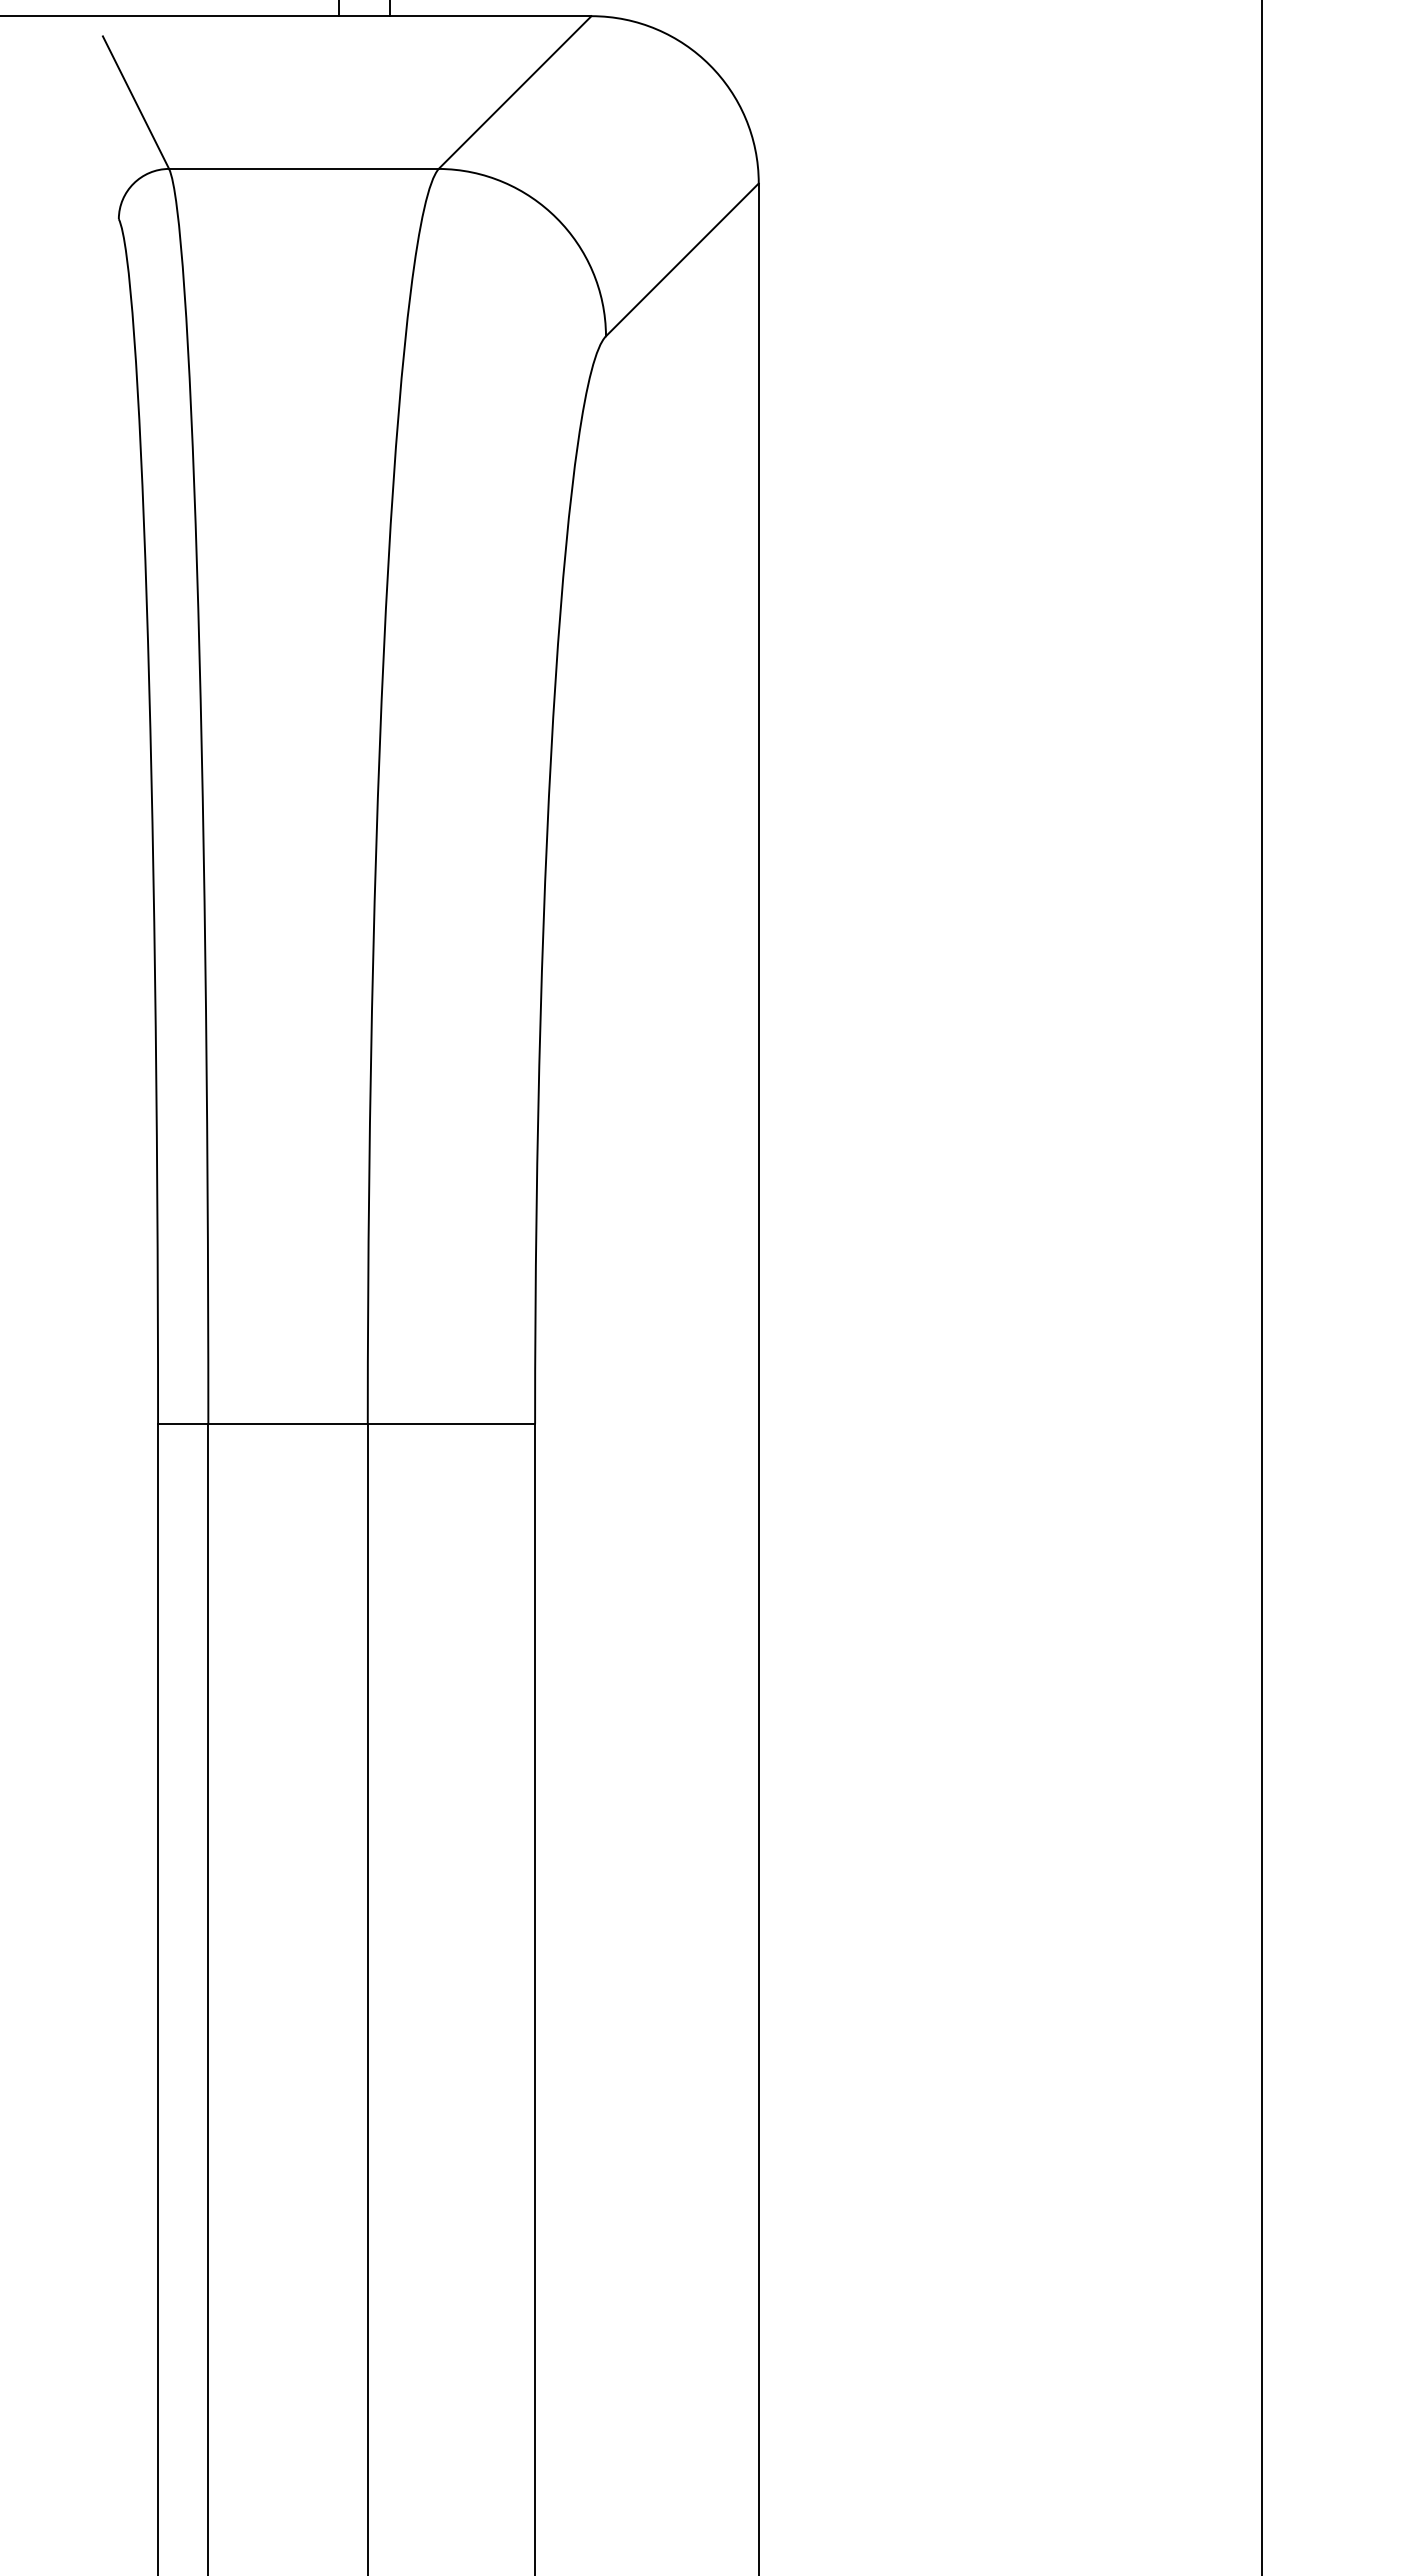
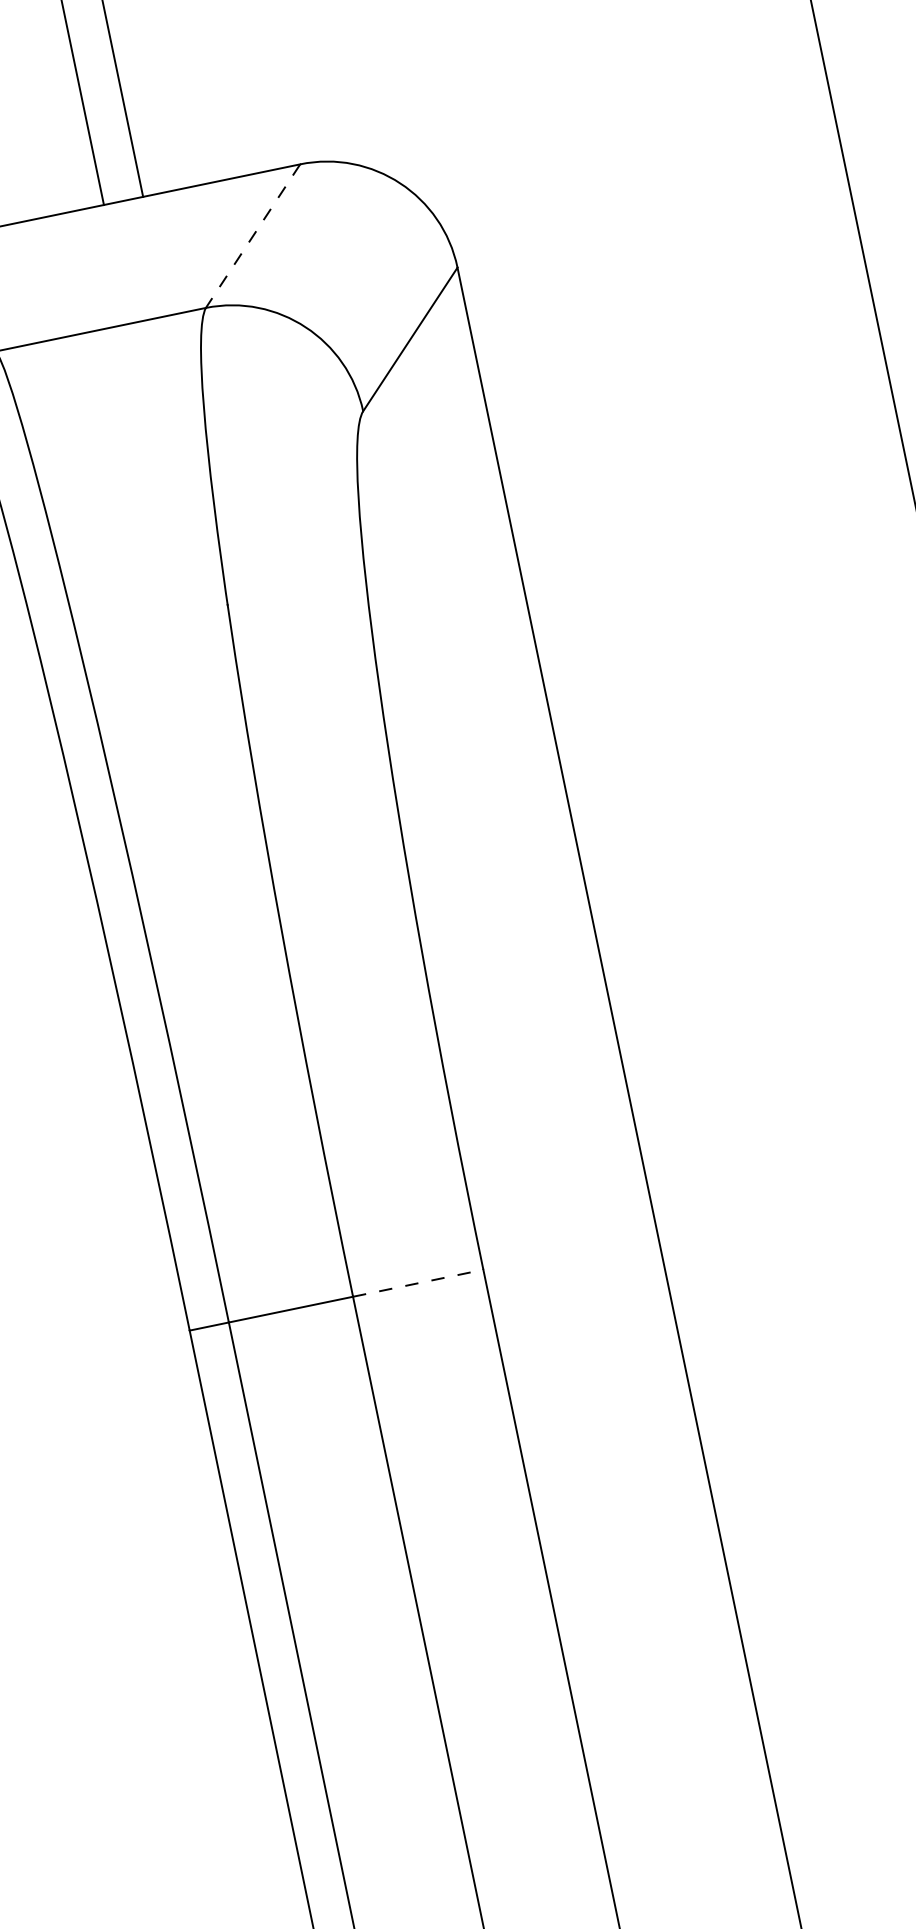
line: (514, 92) -> (252, 236), solid -> dashed
line: (451, 1423) -> (418, 1283), solid -> dashed

